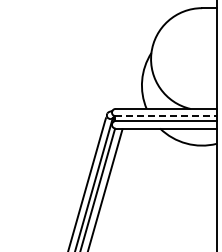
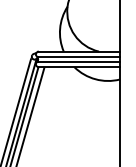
line: (166, 116) -> (79, 57), dashed -> solid

